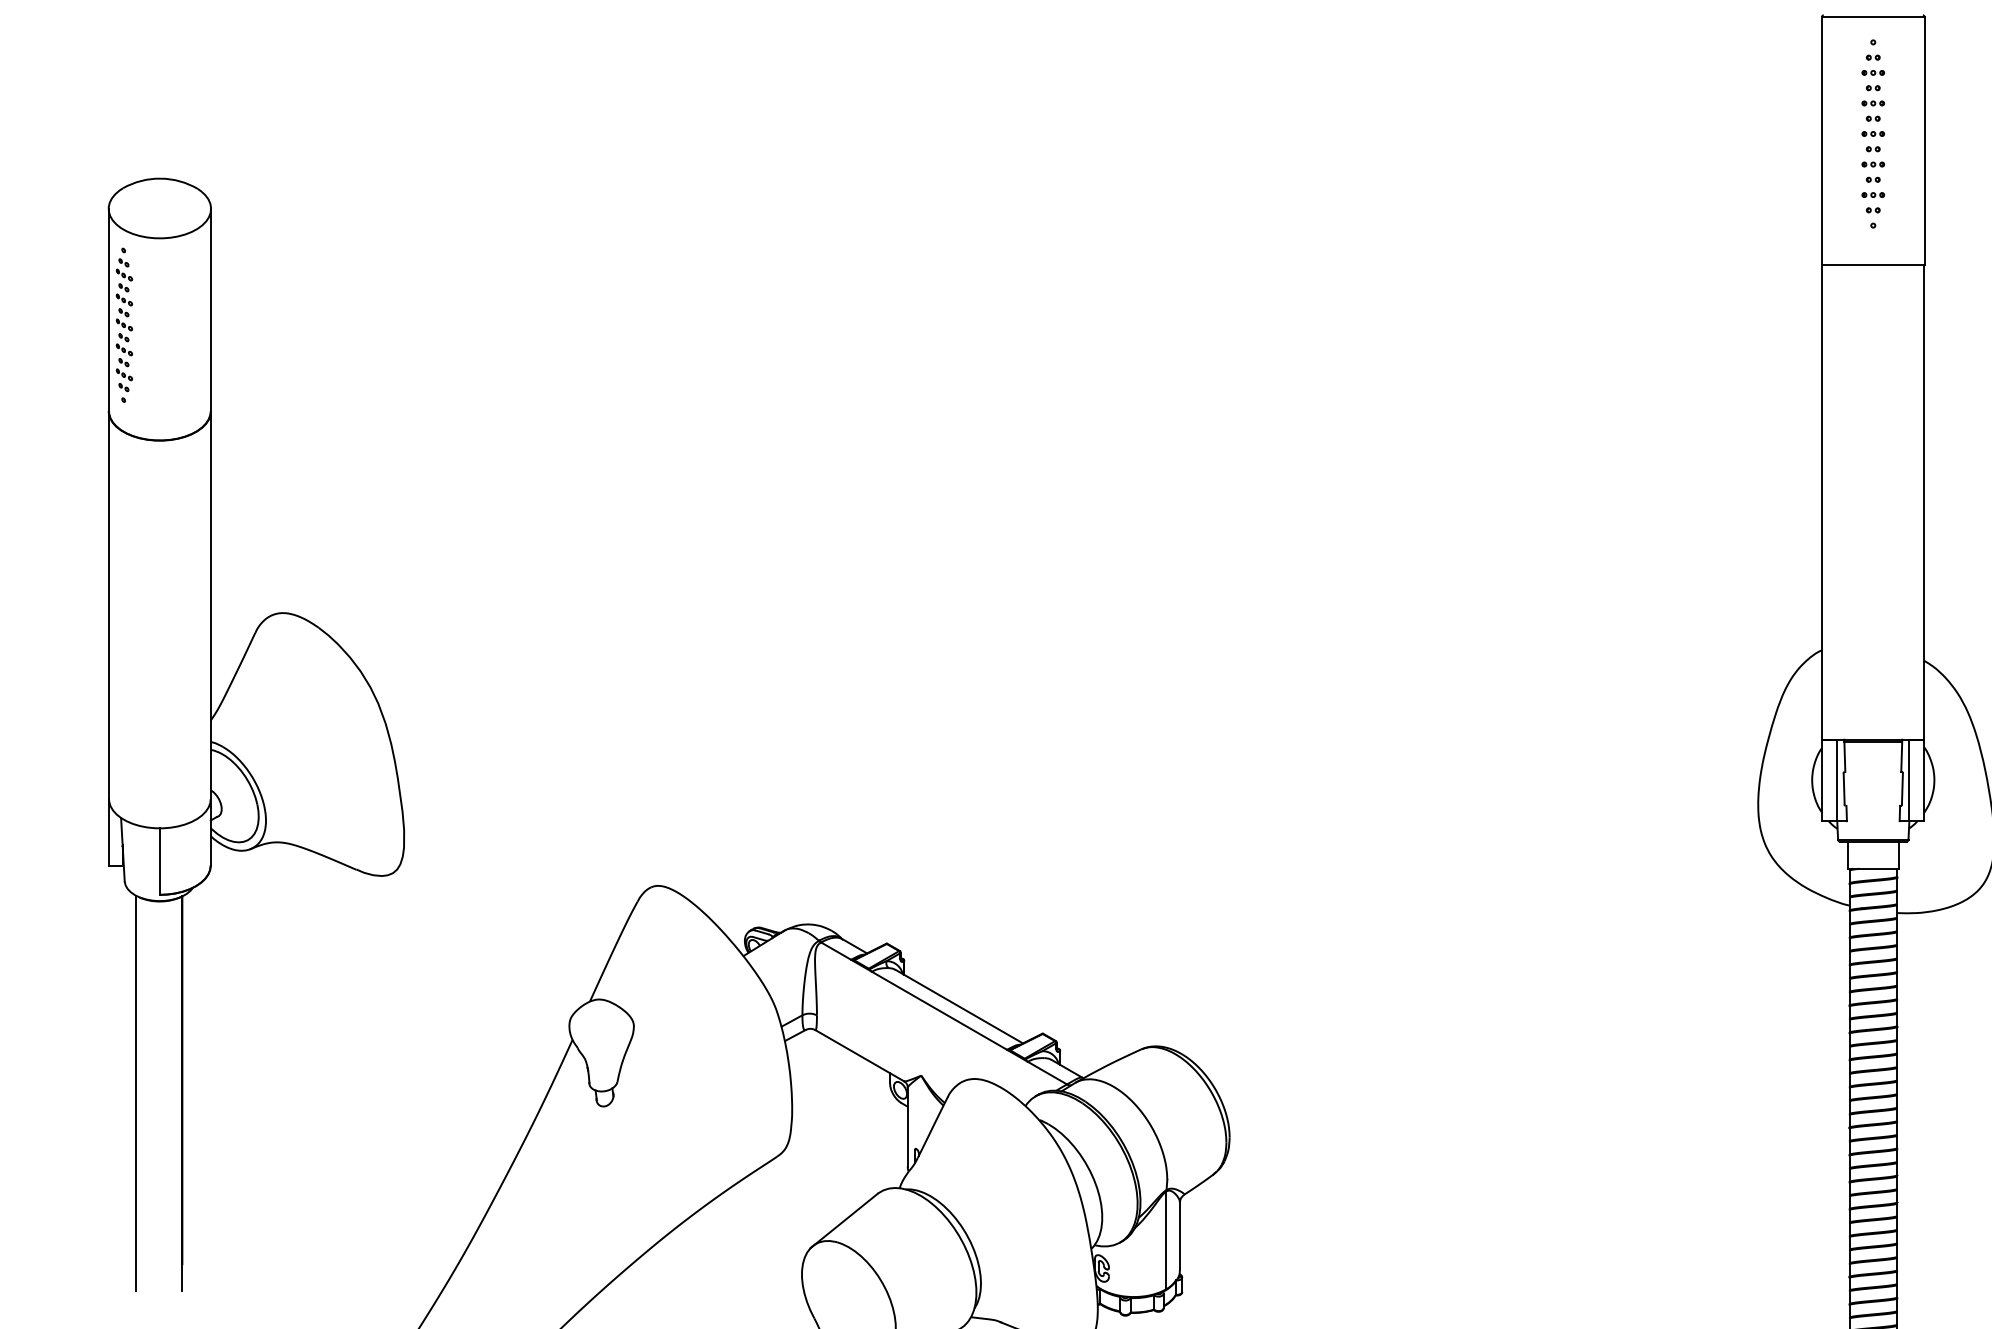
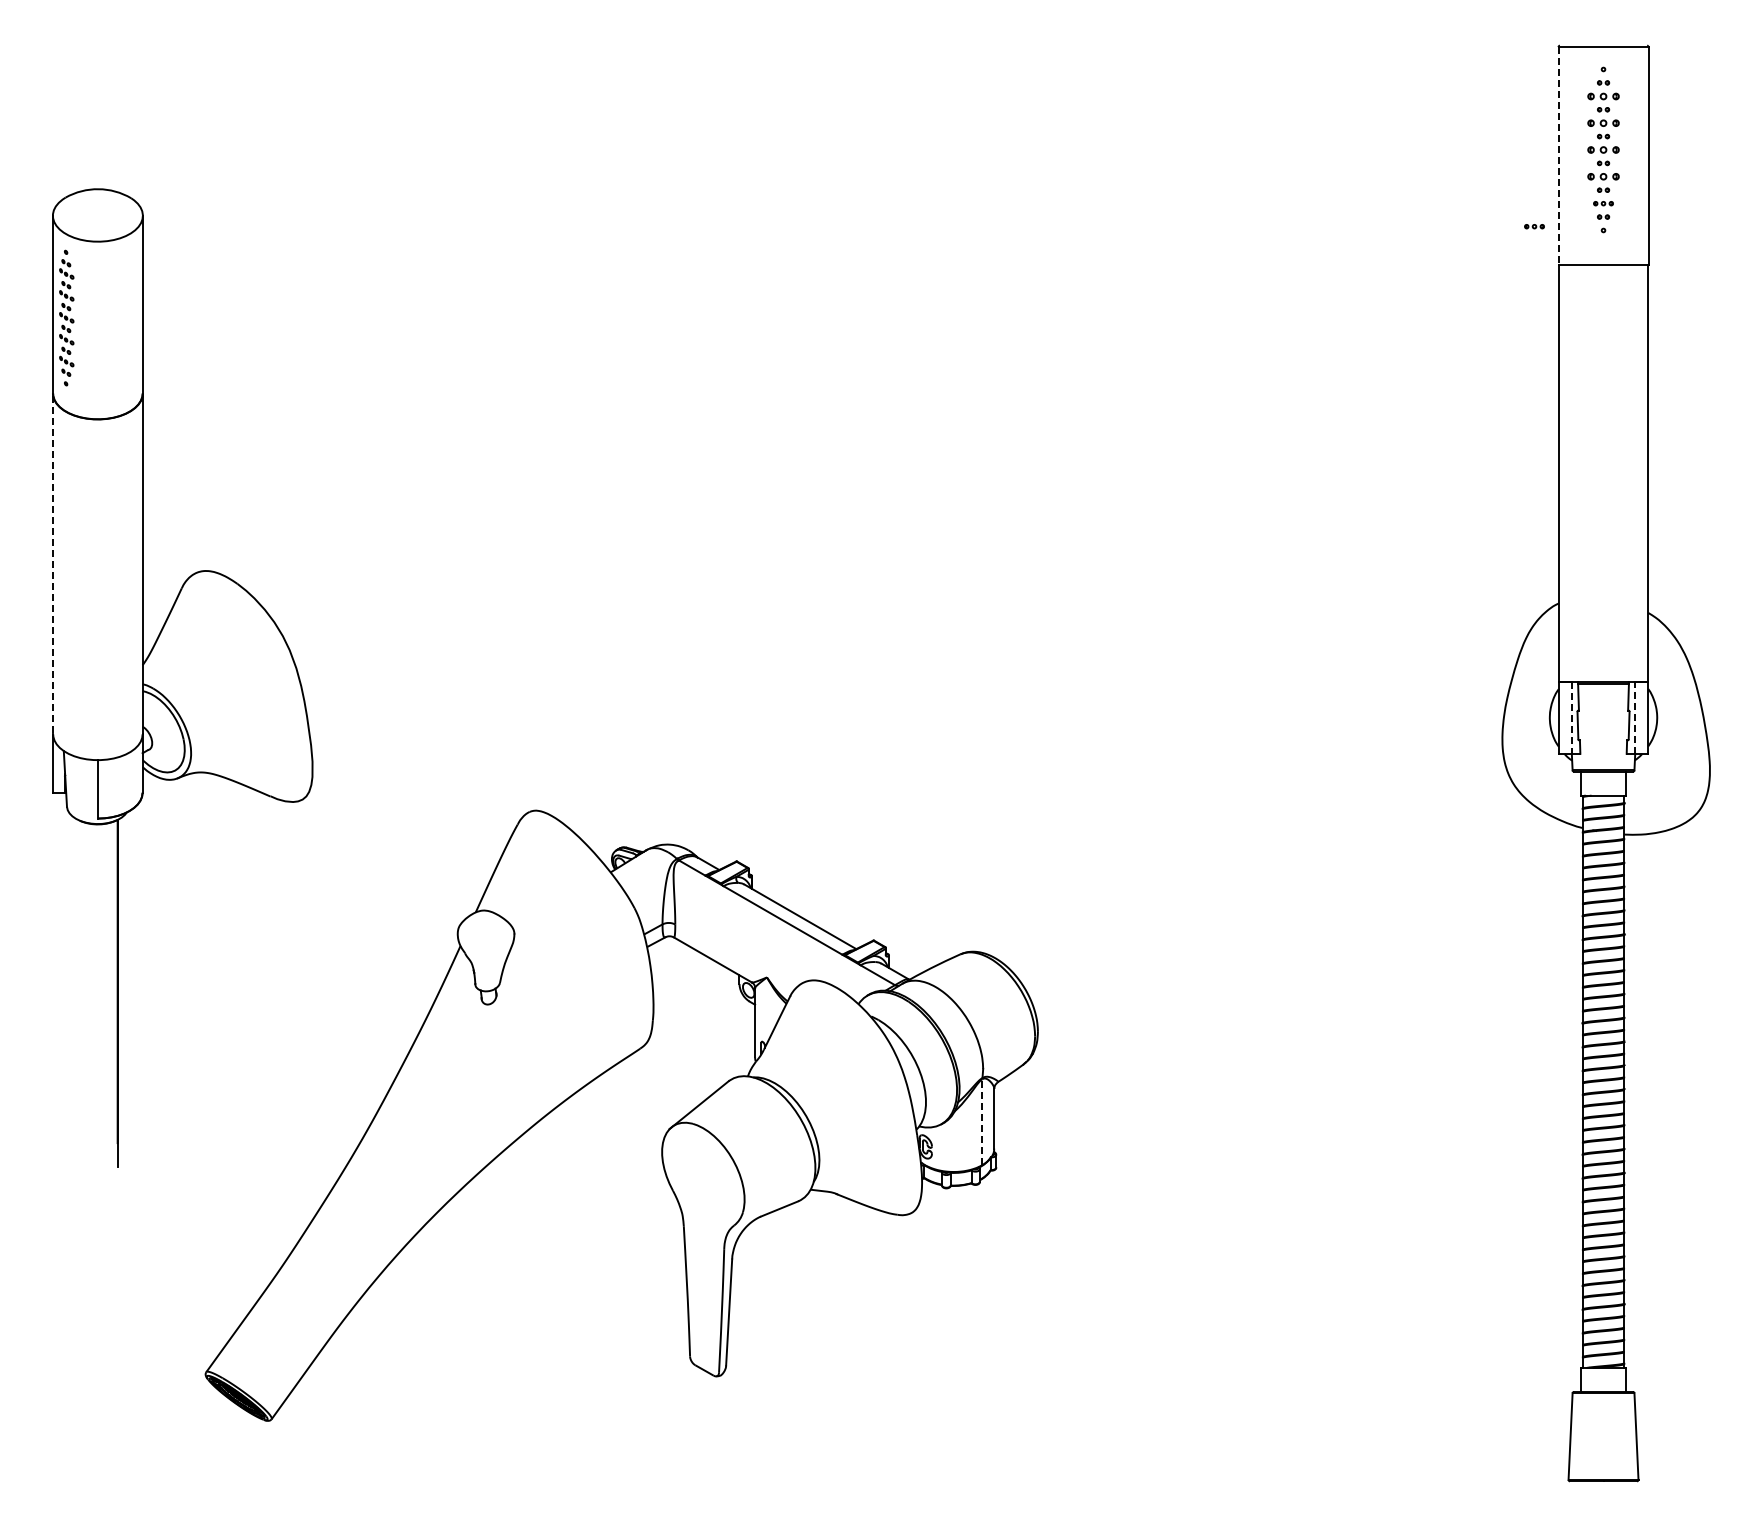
part: (1873, 71) -> (1603, 95), size x1.6
part: (1873, 102) -> (1603, 122), size x1.6
part: (1873, 133) -> (1603, 149), size x1.6
line: (1822, 140) -> (1558, 155), solid -> dashed
part: (1873, 164) -> (1603, 176), size x1.6
part: (1794, 221) -> (1534, 226), added
line: (109, 606) -> (53, 565), solid -> dashed
line: (1836, 780) -> (1571, 718), solid -> dashed
line: (1909, 780) -> (1635, 718), solid -> dashed
line: (136, 1092) -> (77, 992), removed
line: (1166, 1240) -> (982, 1122), solid -> dashed

